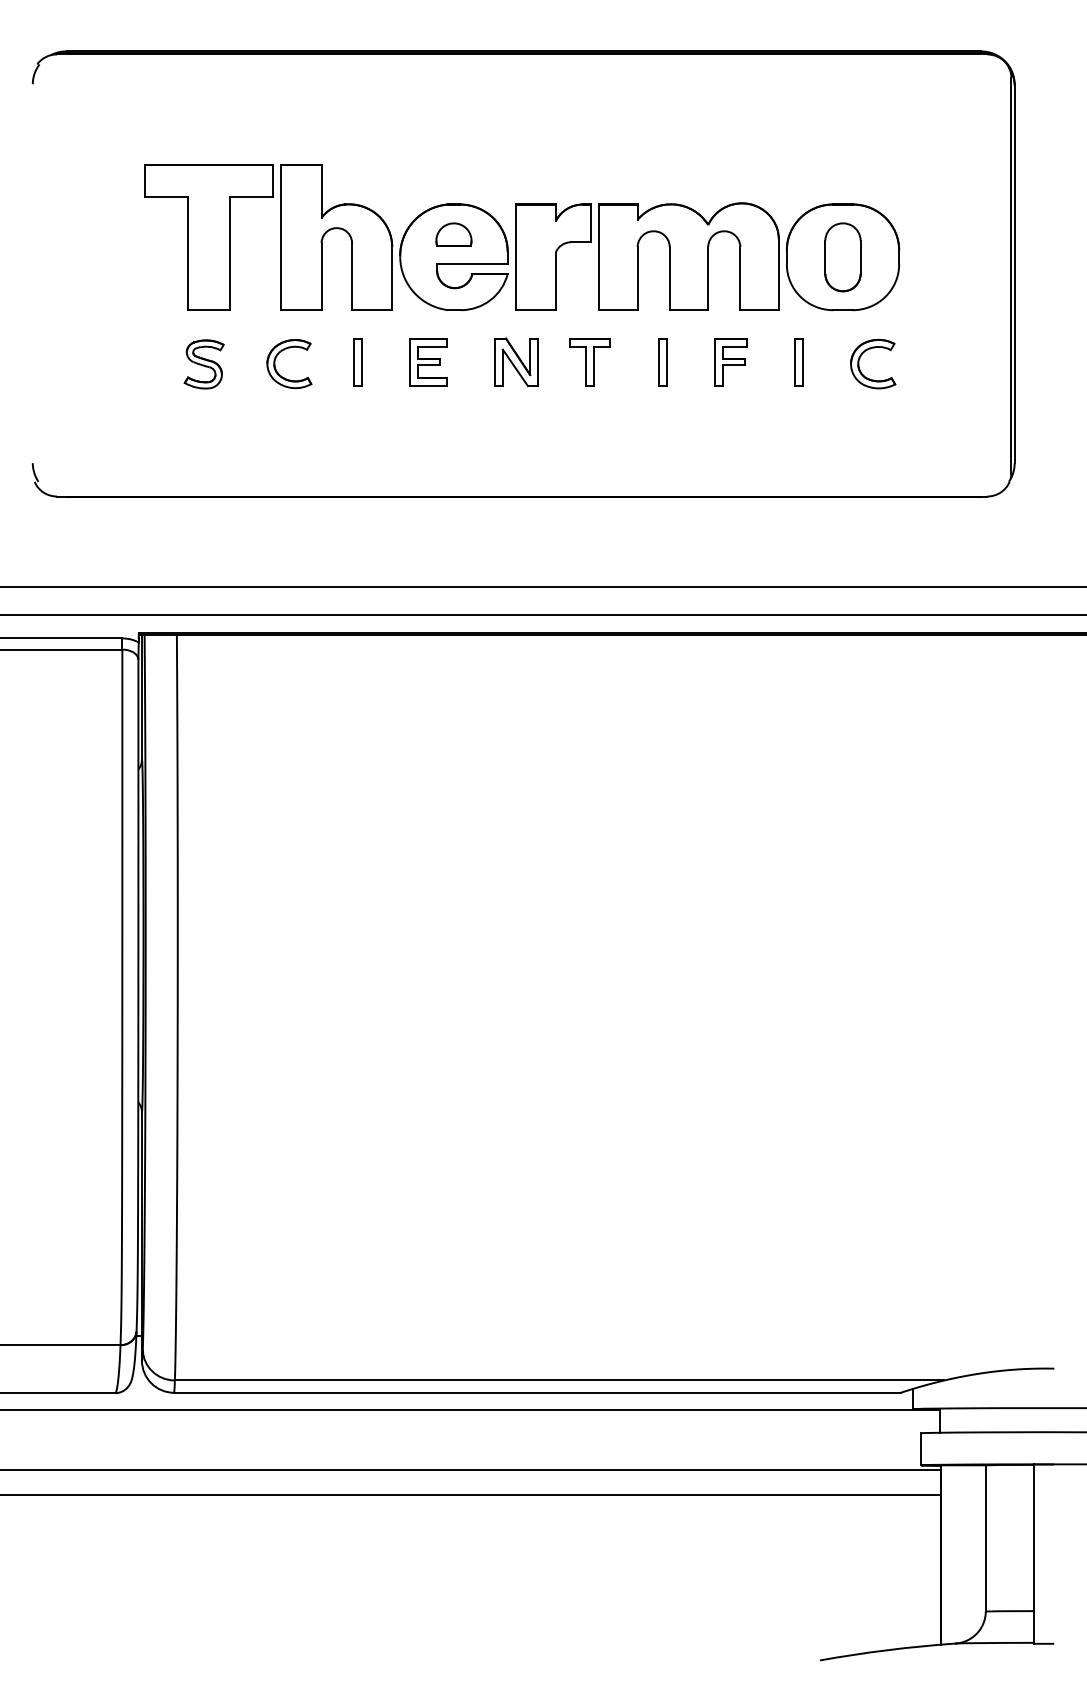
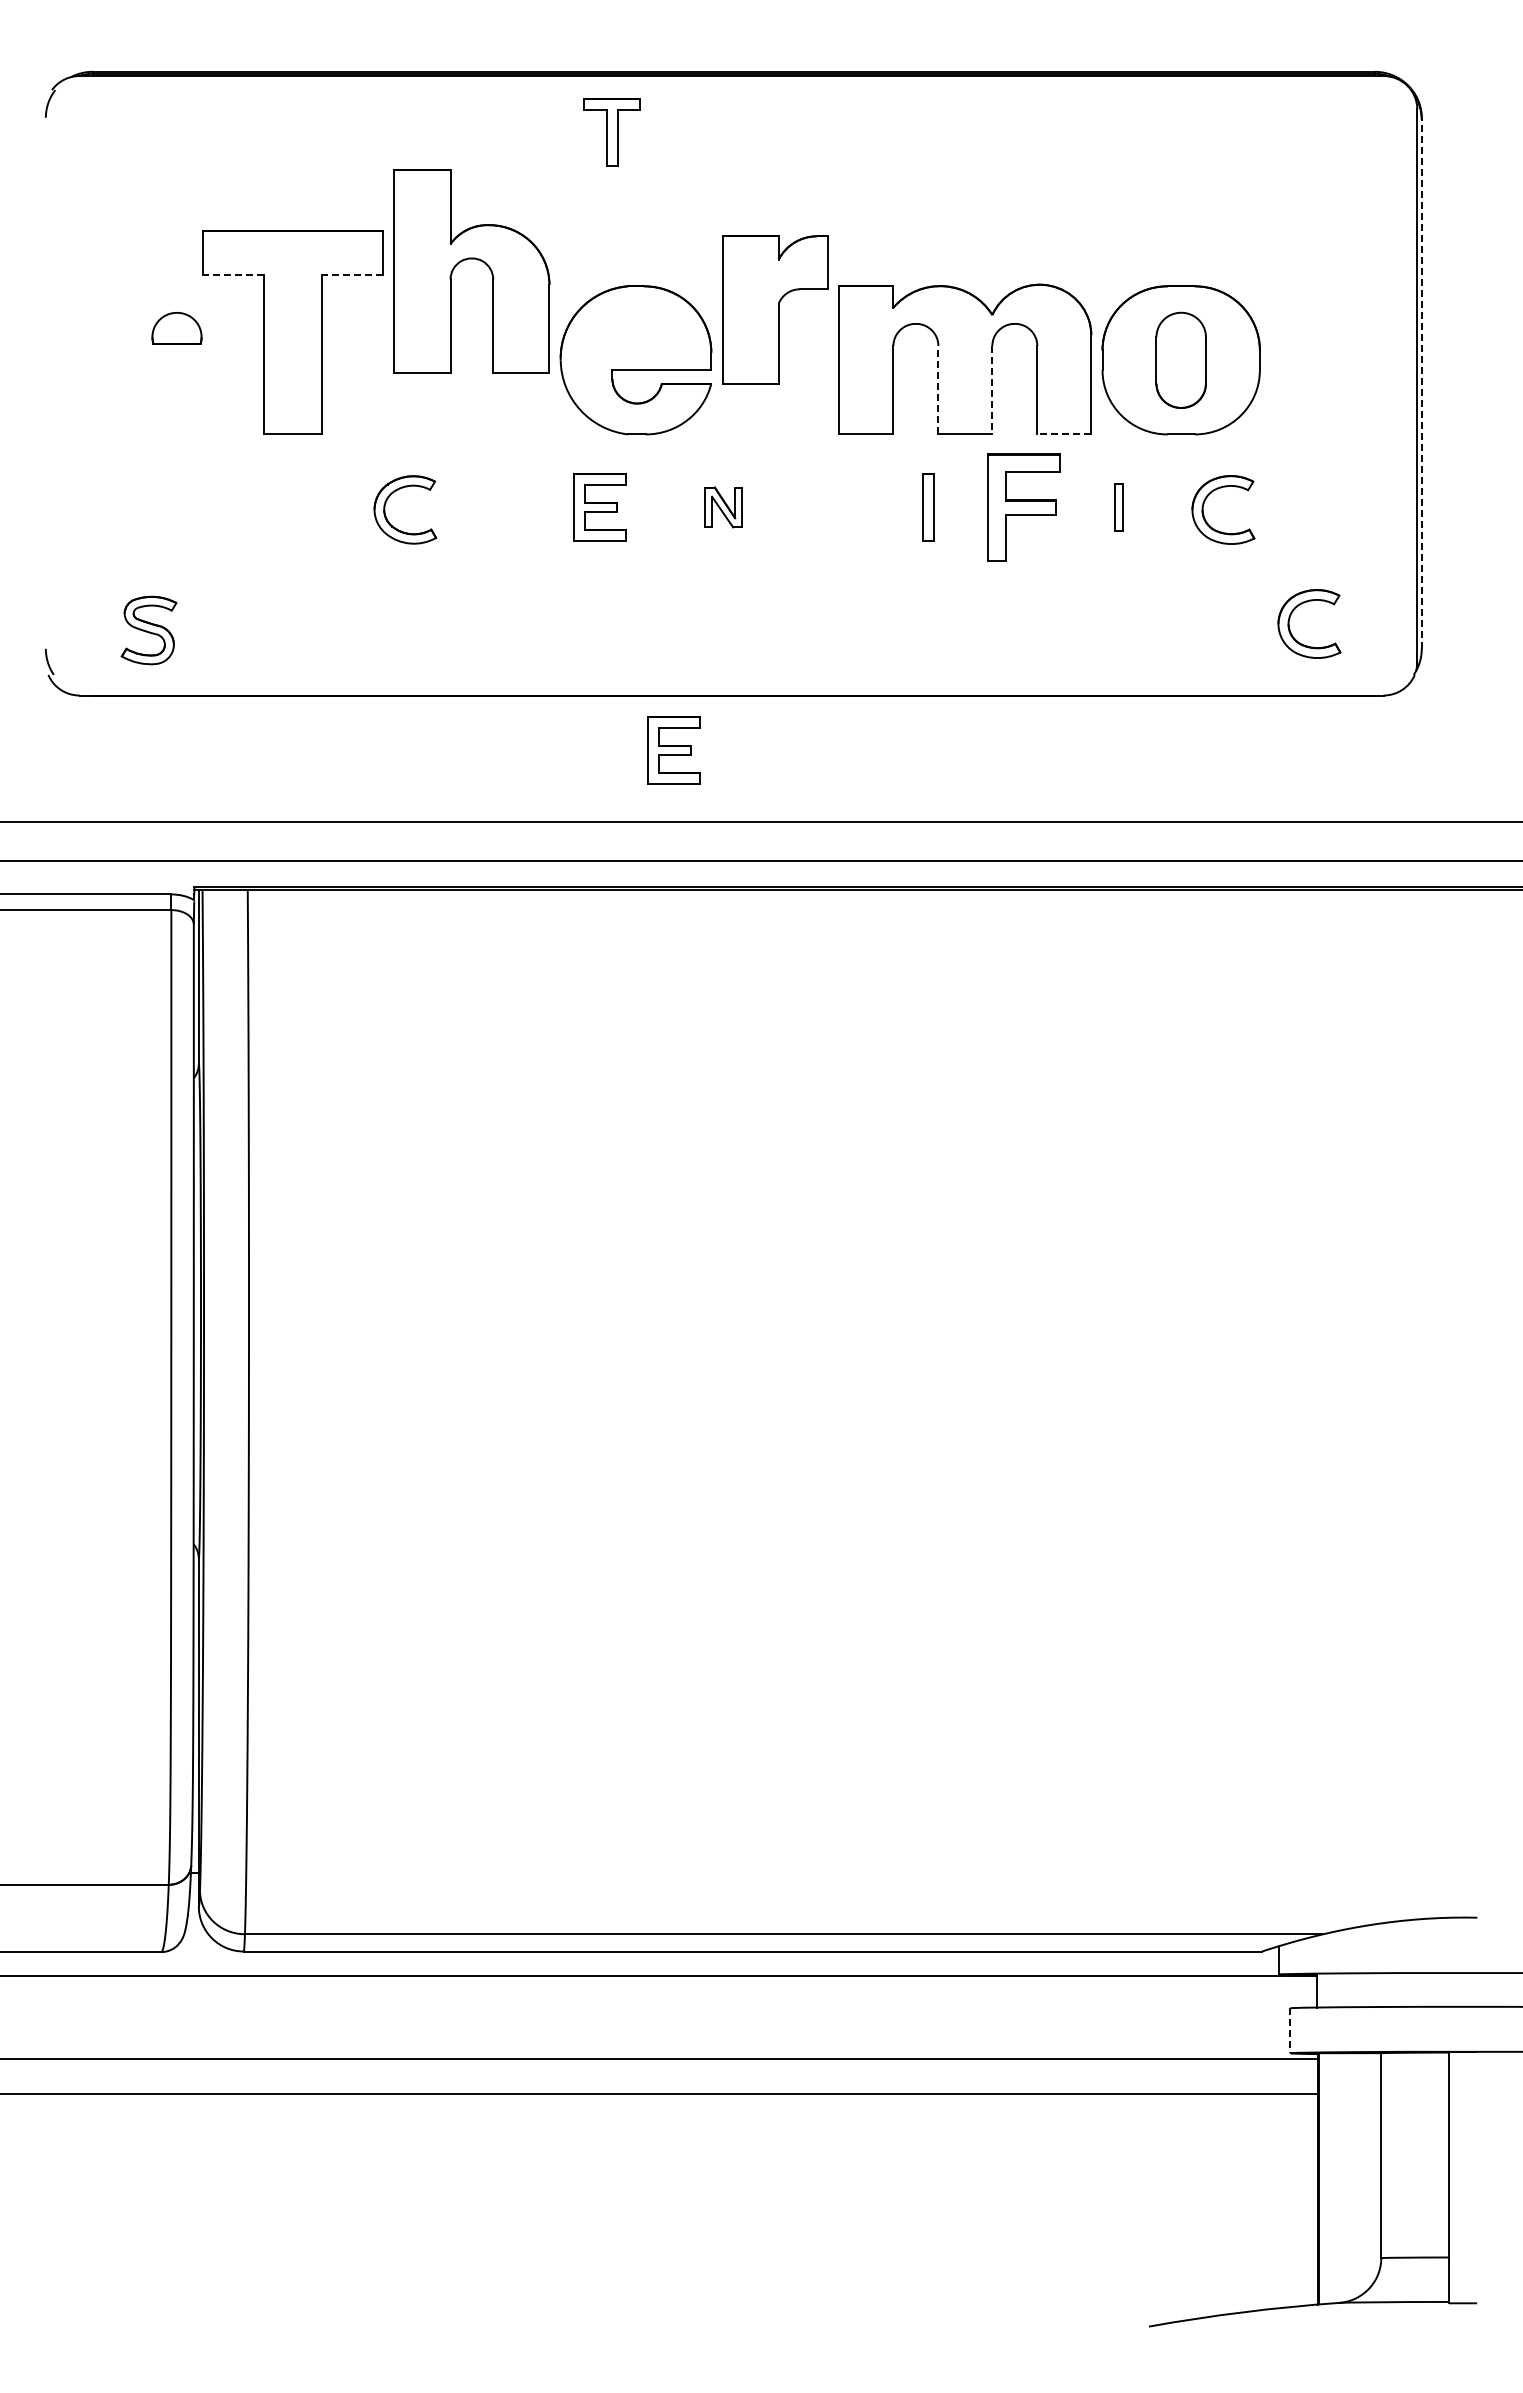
line: (166, 196) -> (233, 275), solid -> dashed
line: (251, 196) -> (352, 275), solid -> dashed
part: (336, 228) -> (471, 259), moved
part: (453, 234) -> (176, 328), moved
part: (553, 256) -> (775, 309), moved
line: (1014, 273) -> (1421, 383), solid -> dashed
line: (669, 278) -> (938, 389), solid -> dashed
line: (708, 278) -> (992, 390), solid -> dashed
line: (759, 310) -> (1064, 434), solid -> dashed
part: (357, 362) -> (501, 507), removed
part: (516, 362) -> (723, 507), size x0.6
part: (589, 362) -> (611, 132), moved
part: (730, 362) -> (1023, 507), size x1.6
part: (798, 362) -> (1119, 507), size x0.7
part: (203, 364) -> (148, 630), moved
part: (920, 441) -> (1290, 618), added
part: (480, 535) -> (673, 750), added
line: (920, 1449) -> (1290, 2031), solid -> dashed

